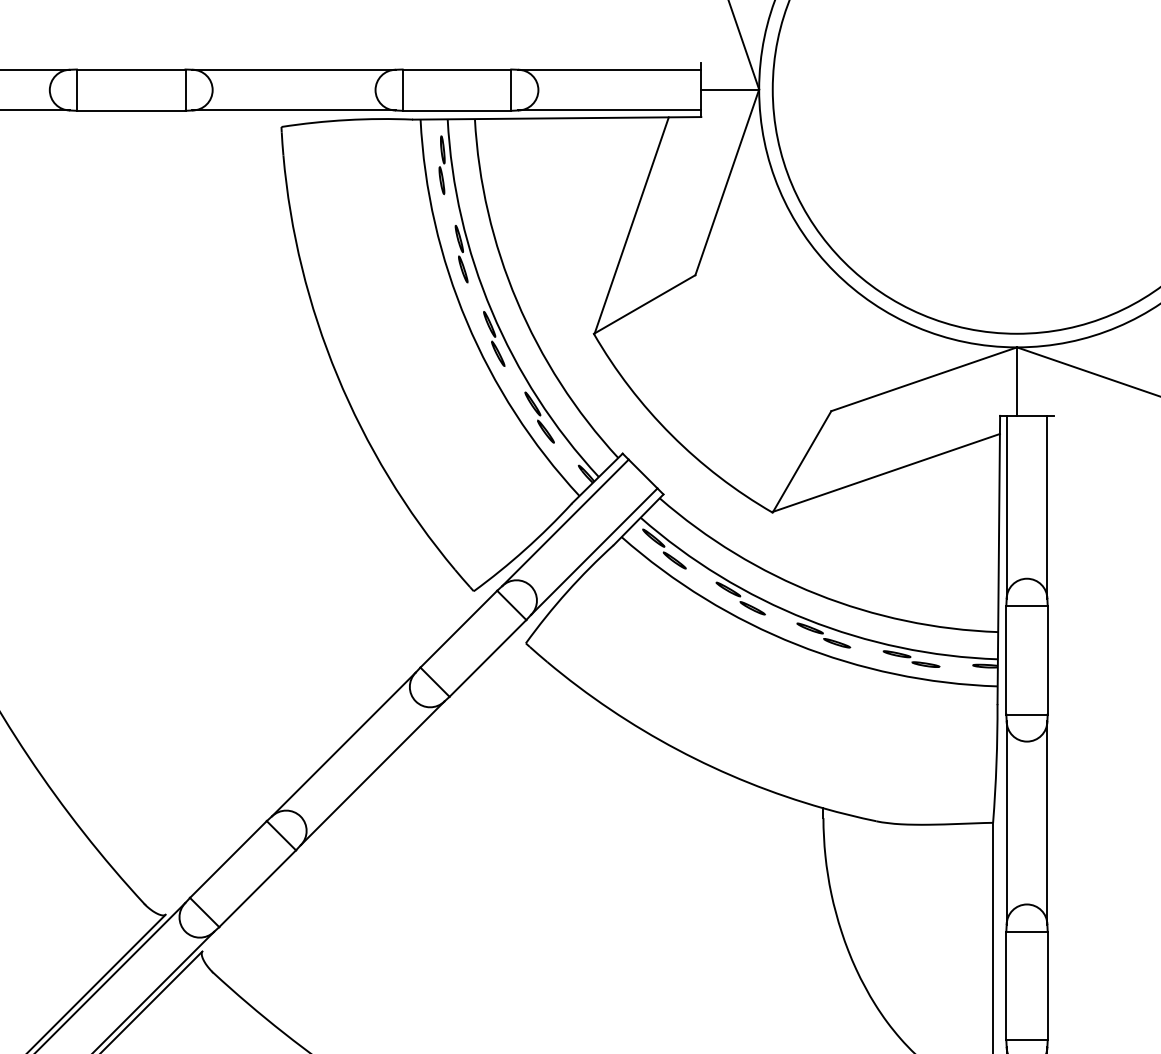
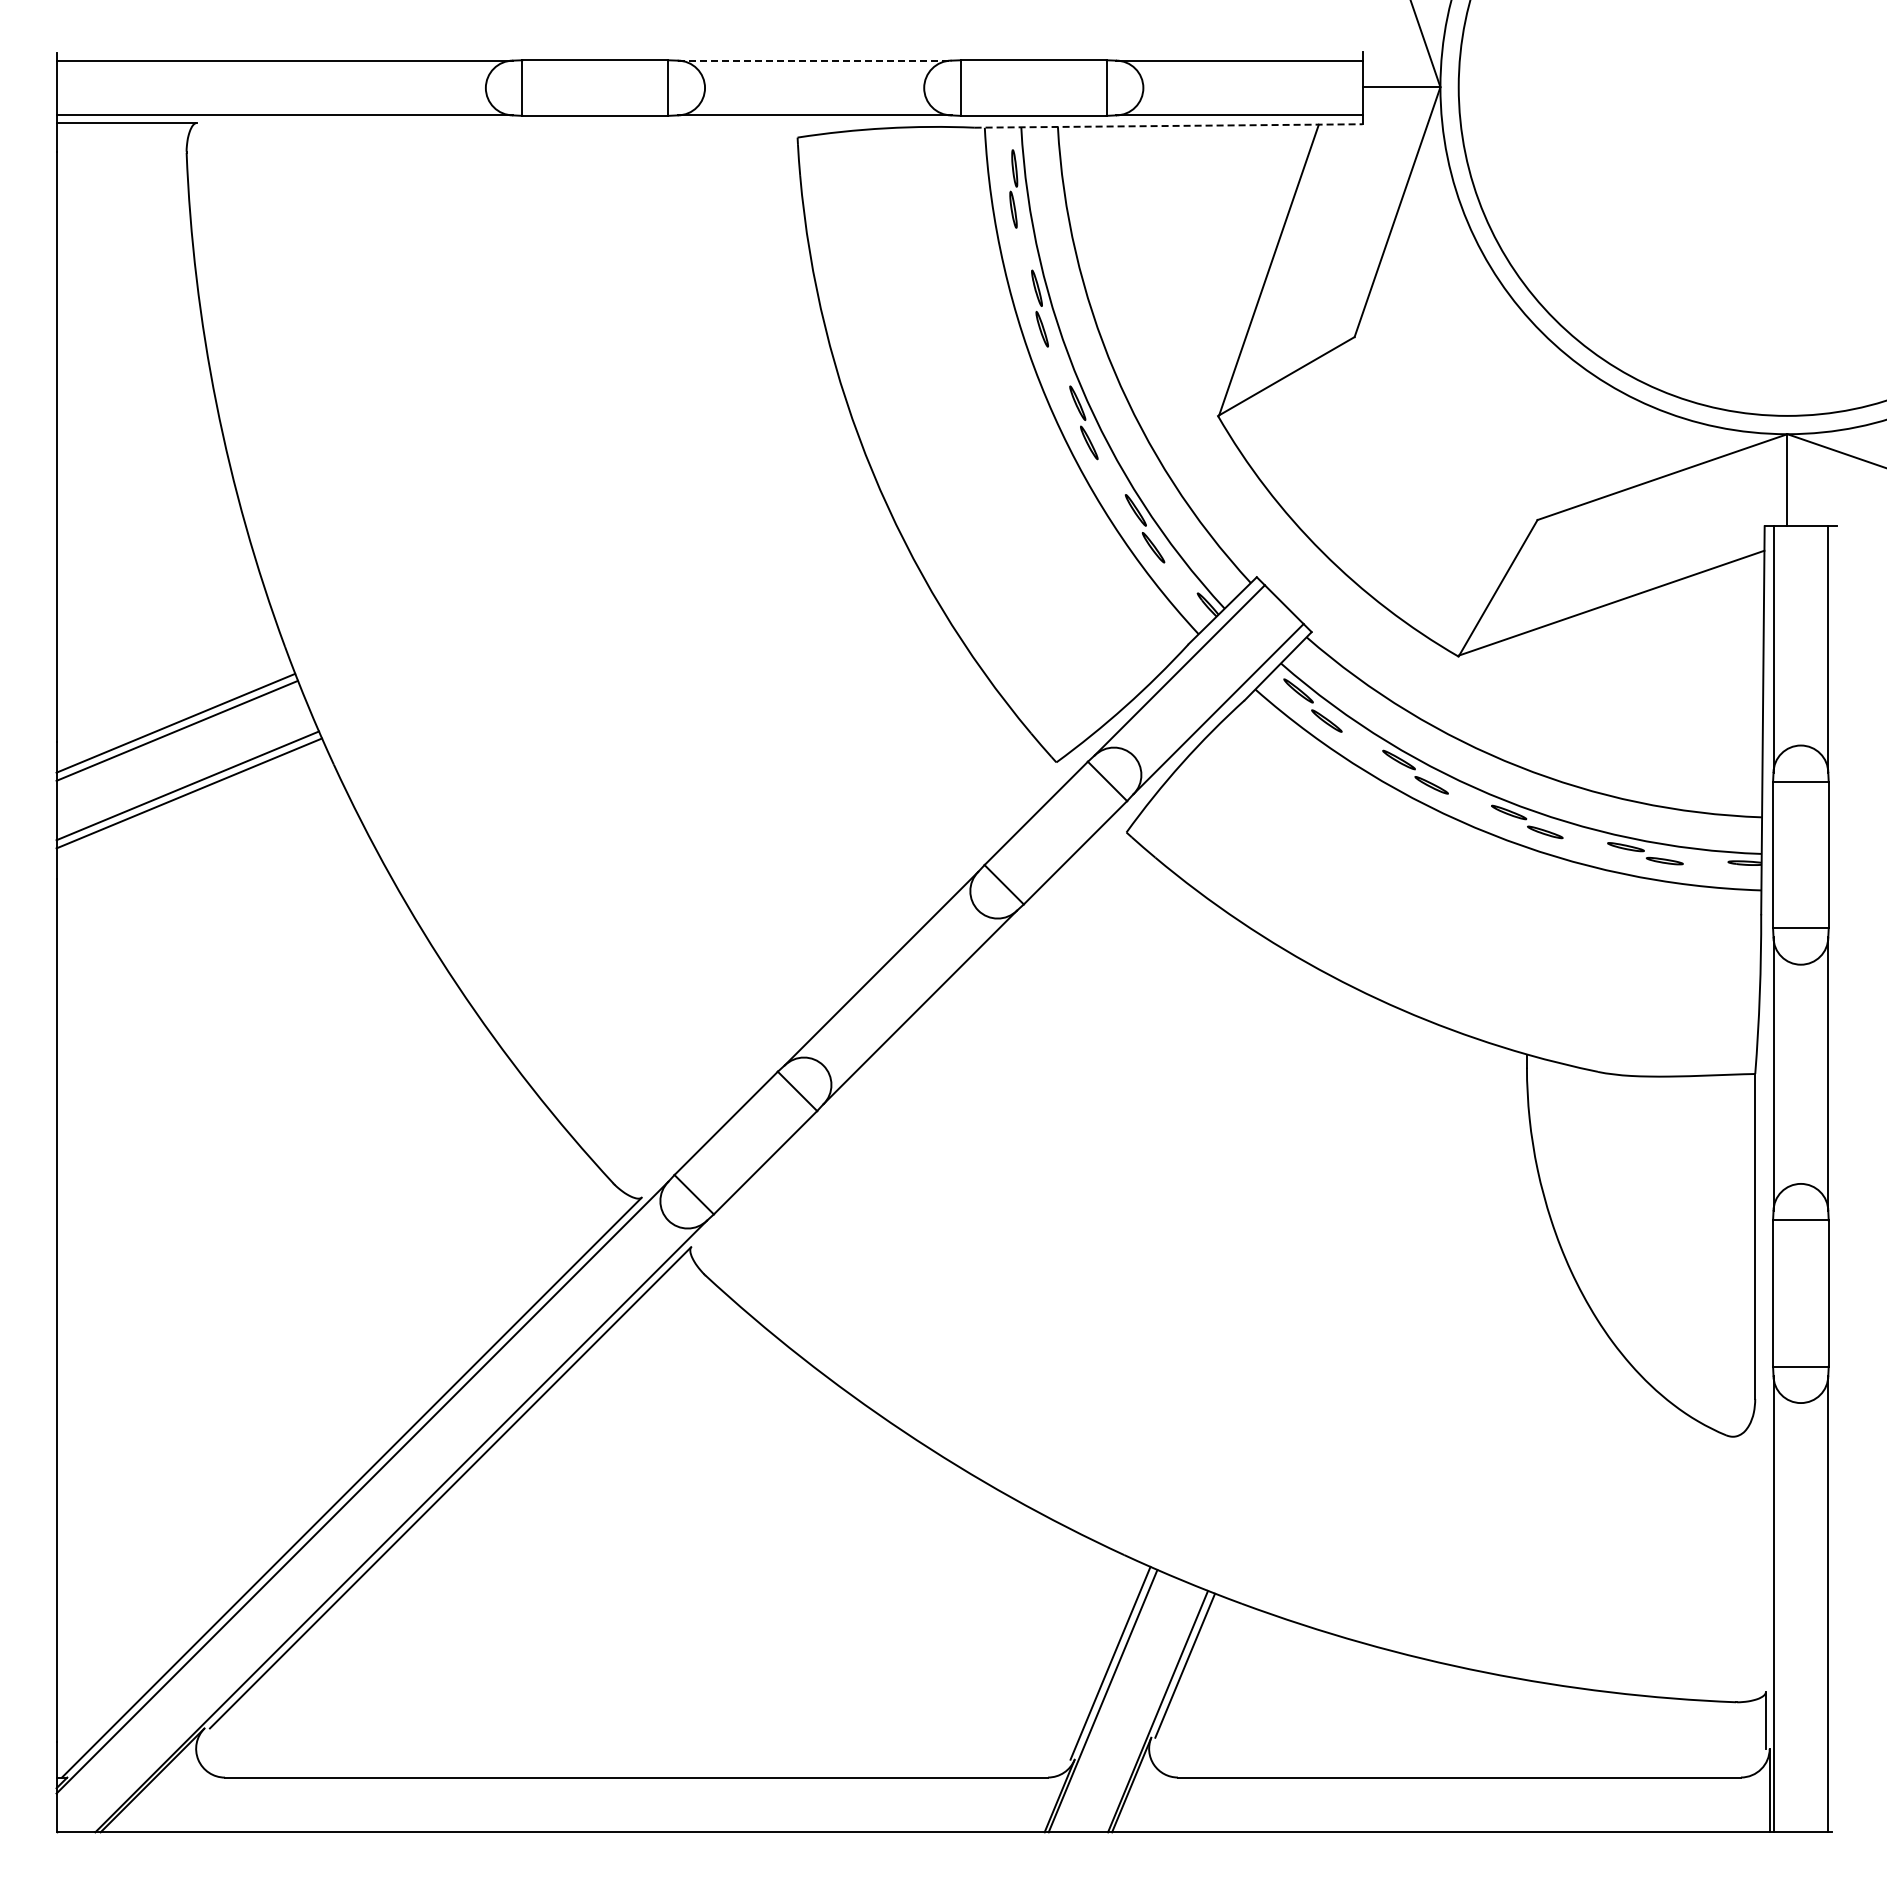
line: (294, 69) -> (814, 60), solid -> dashed
line: (557, 117) -> (1168, 125), solid -> dashed

